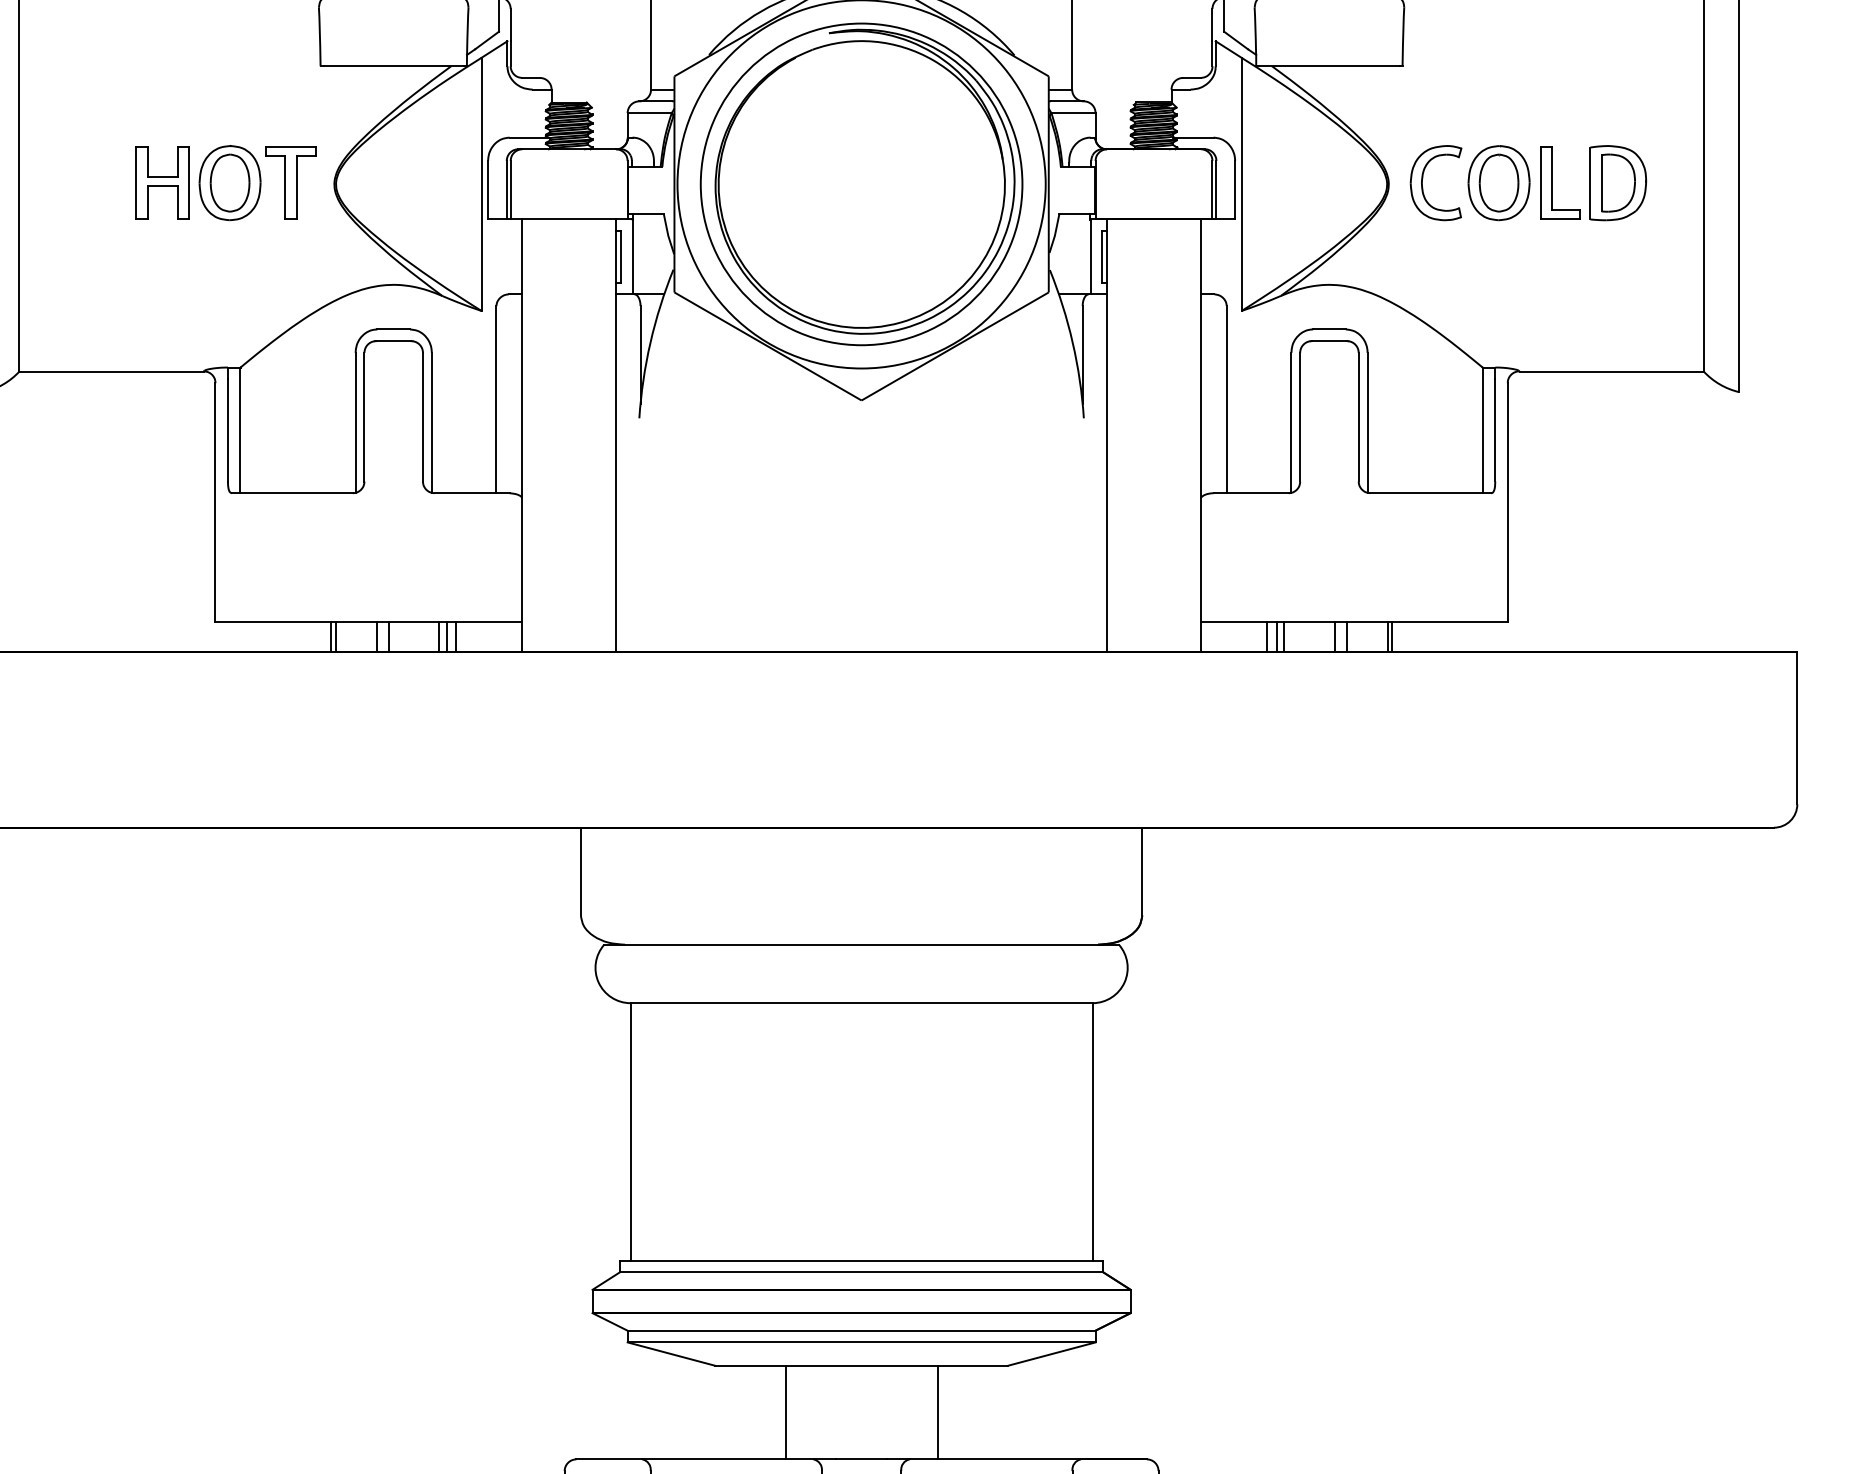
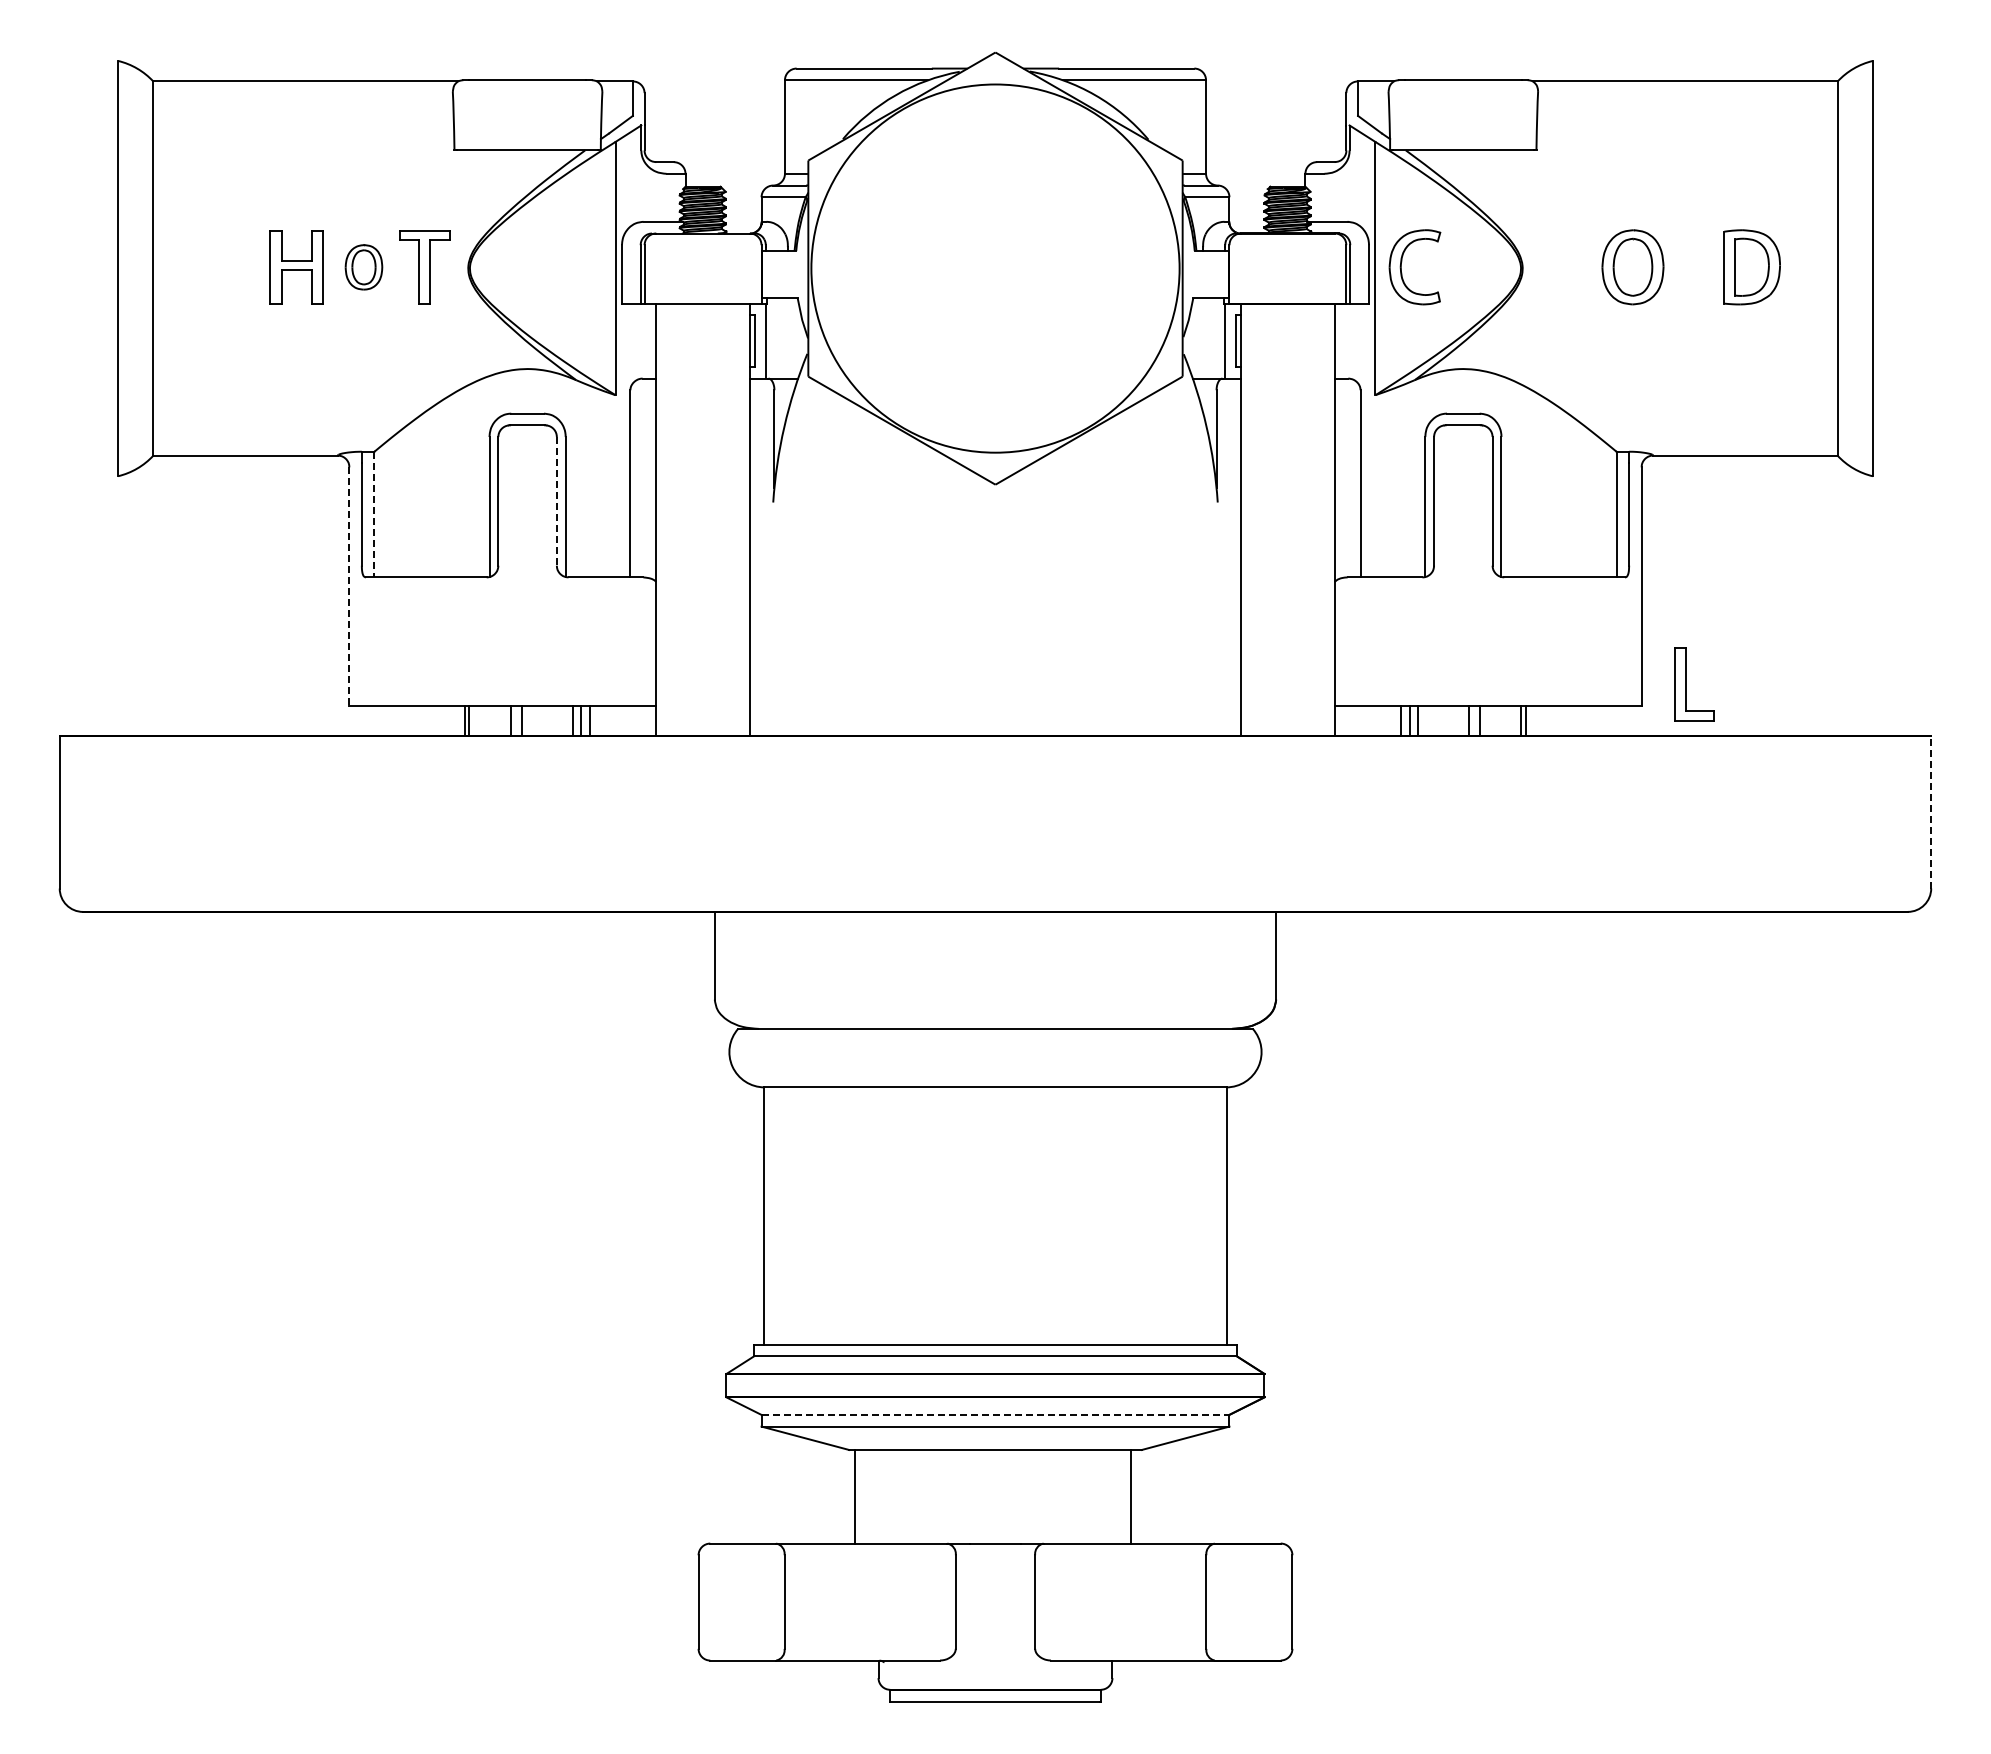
part: (229, 183) -> (363, 267), size x0.6
part: (1422, 183) -> (1401, 267), moved
part: (1552, 183) -> (1686, 684), moved
part: (861, 184) -> (995, 268), removed
line: (422, 417) -> (556, 501), solid -> dashed
line: (240, 430) -> (374, 514), solid -> dashed
line: (215, 503) -> (349, 587), solid -> dashed
line: (1797, 727) -> (1931, 811), solid -> dashed
line: (861, 1330) -> (995, 1414), solid -> dashed
line: (785, 1412) -> (855, 1496), moved
line: (937, 1412) -> (1130, 1496), moved

